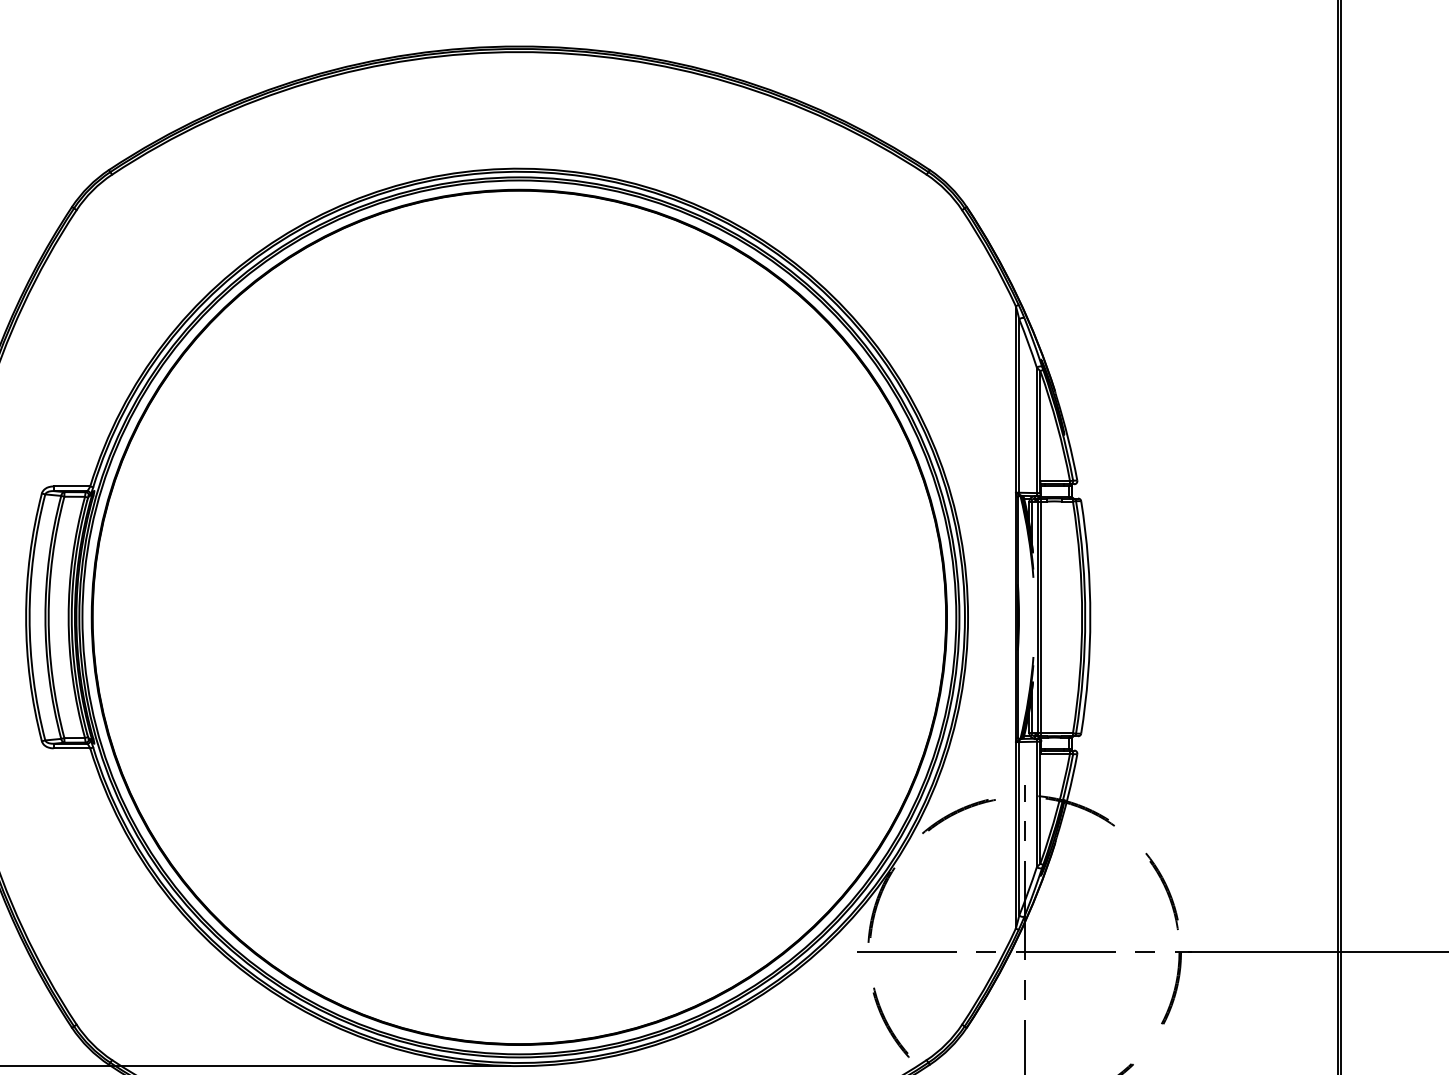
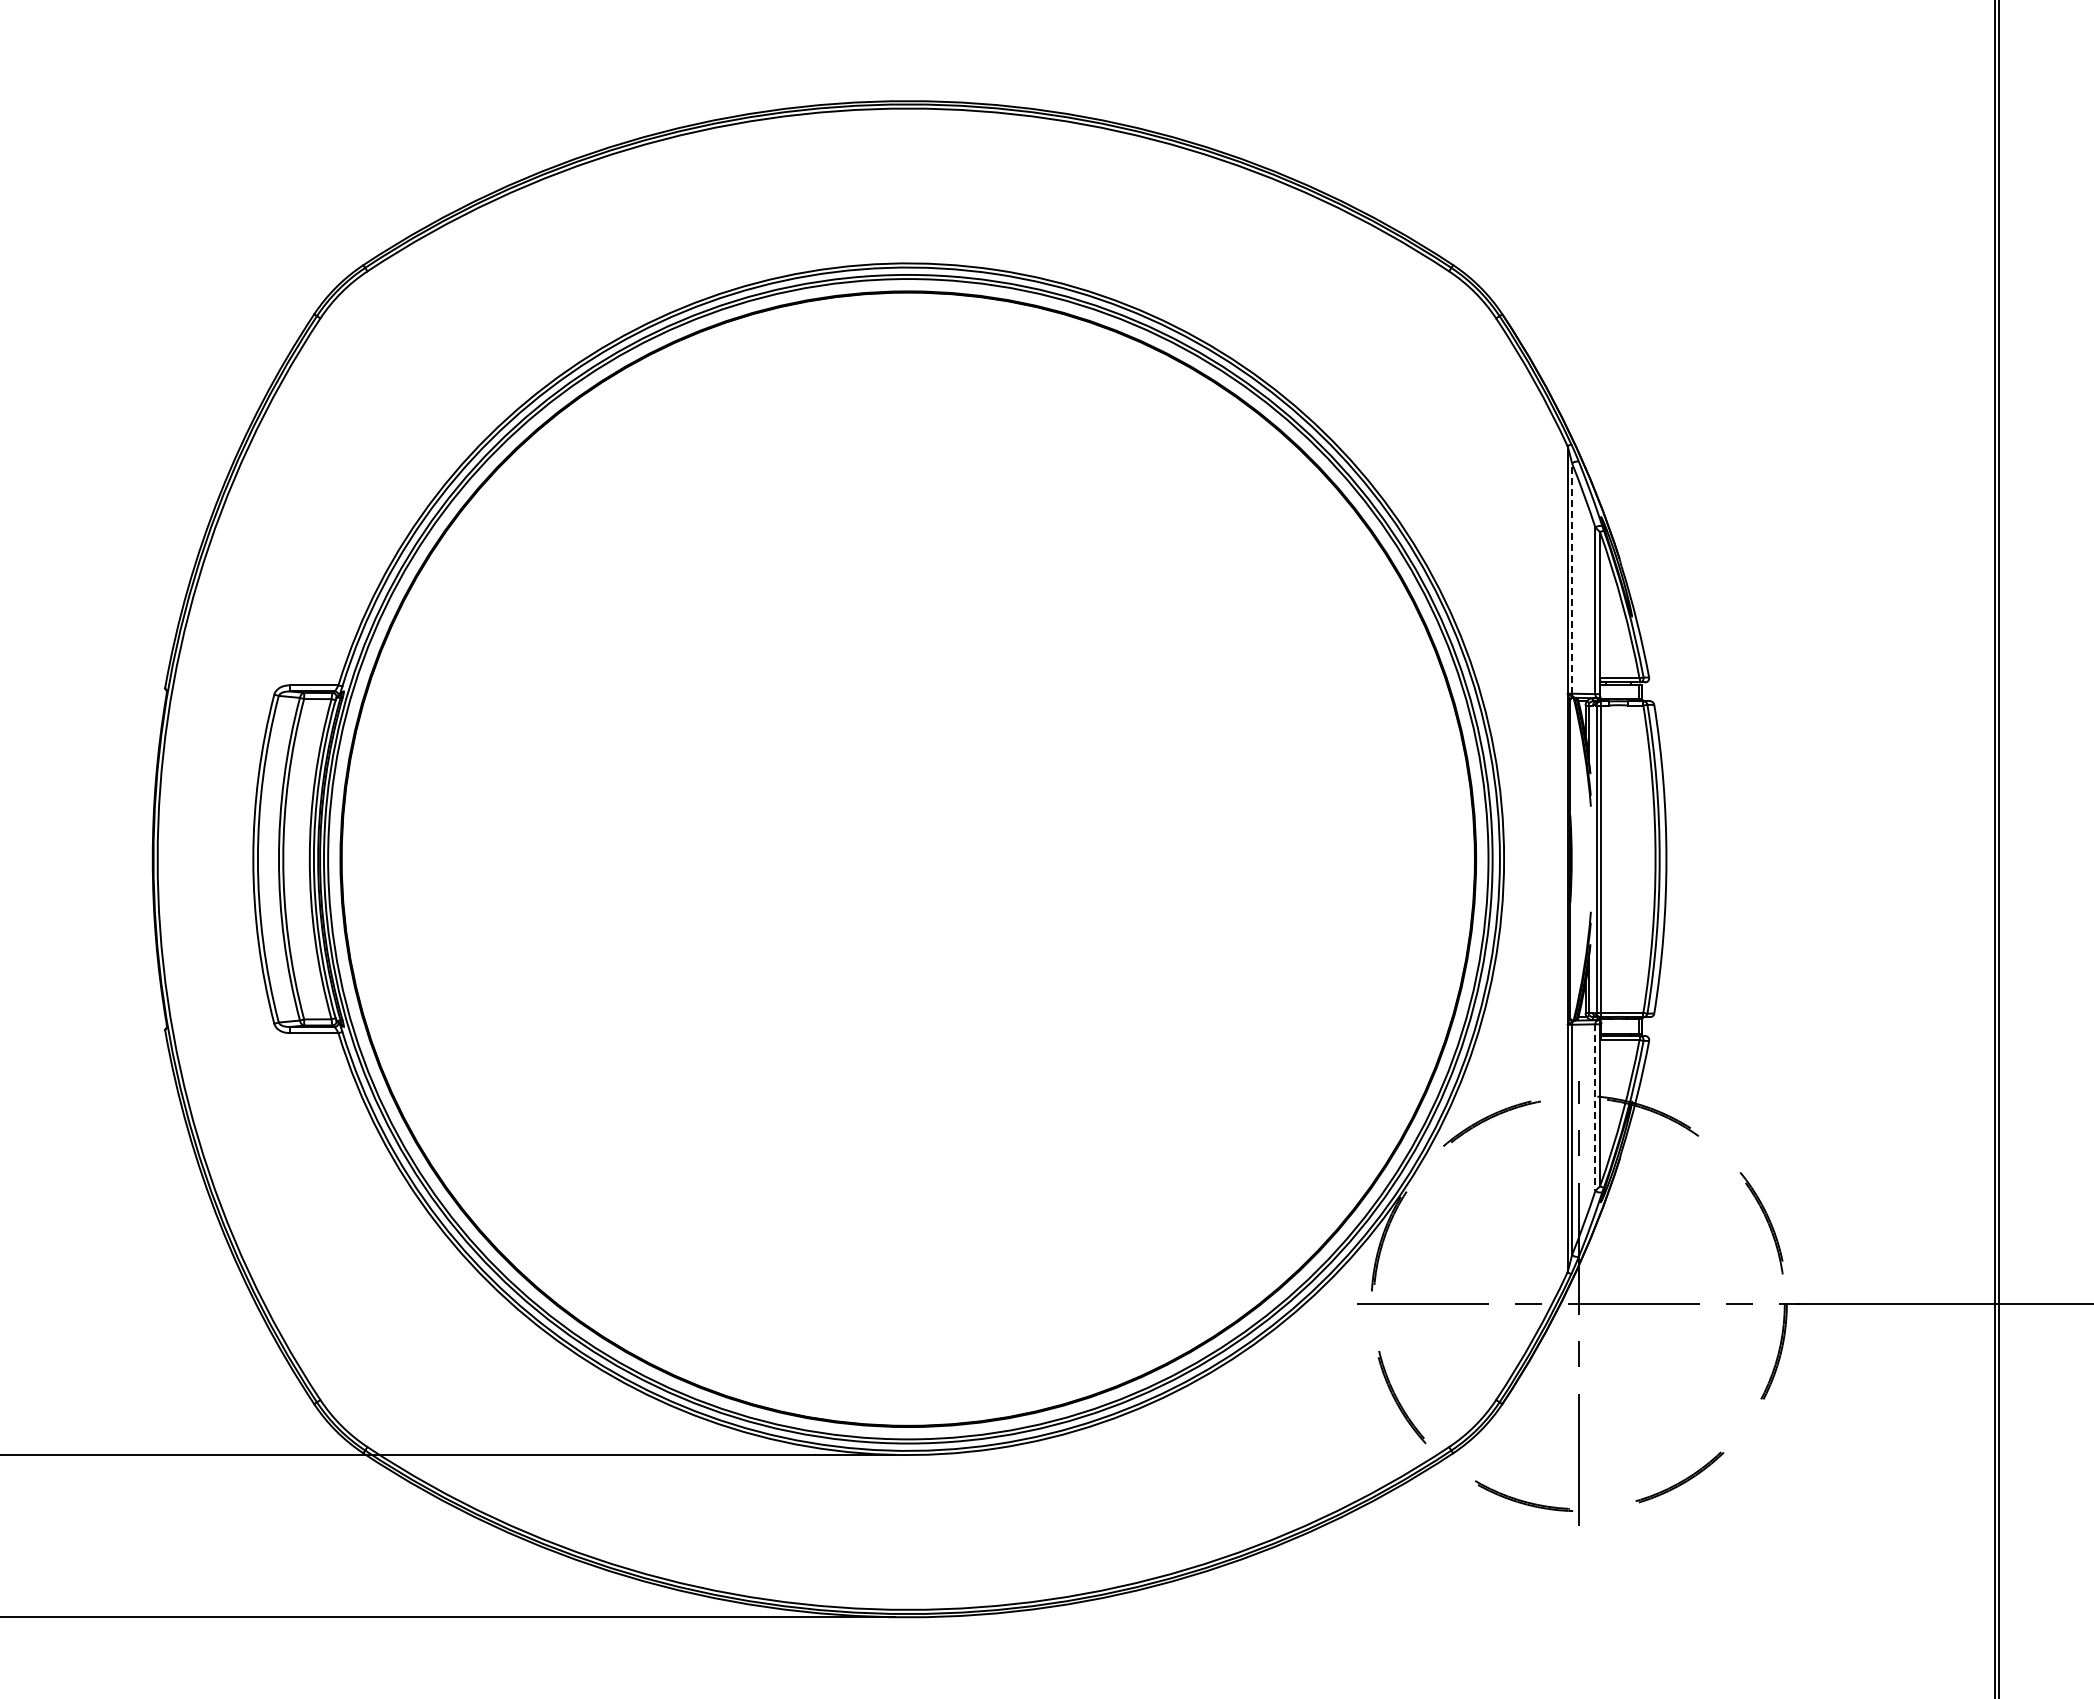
line: (1019, 405) -> (1572, 578), solid -> dashed
line: (1036, 805) -> (1595, 1108), solid -> dashed

